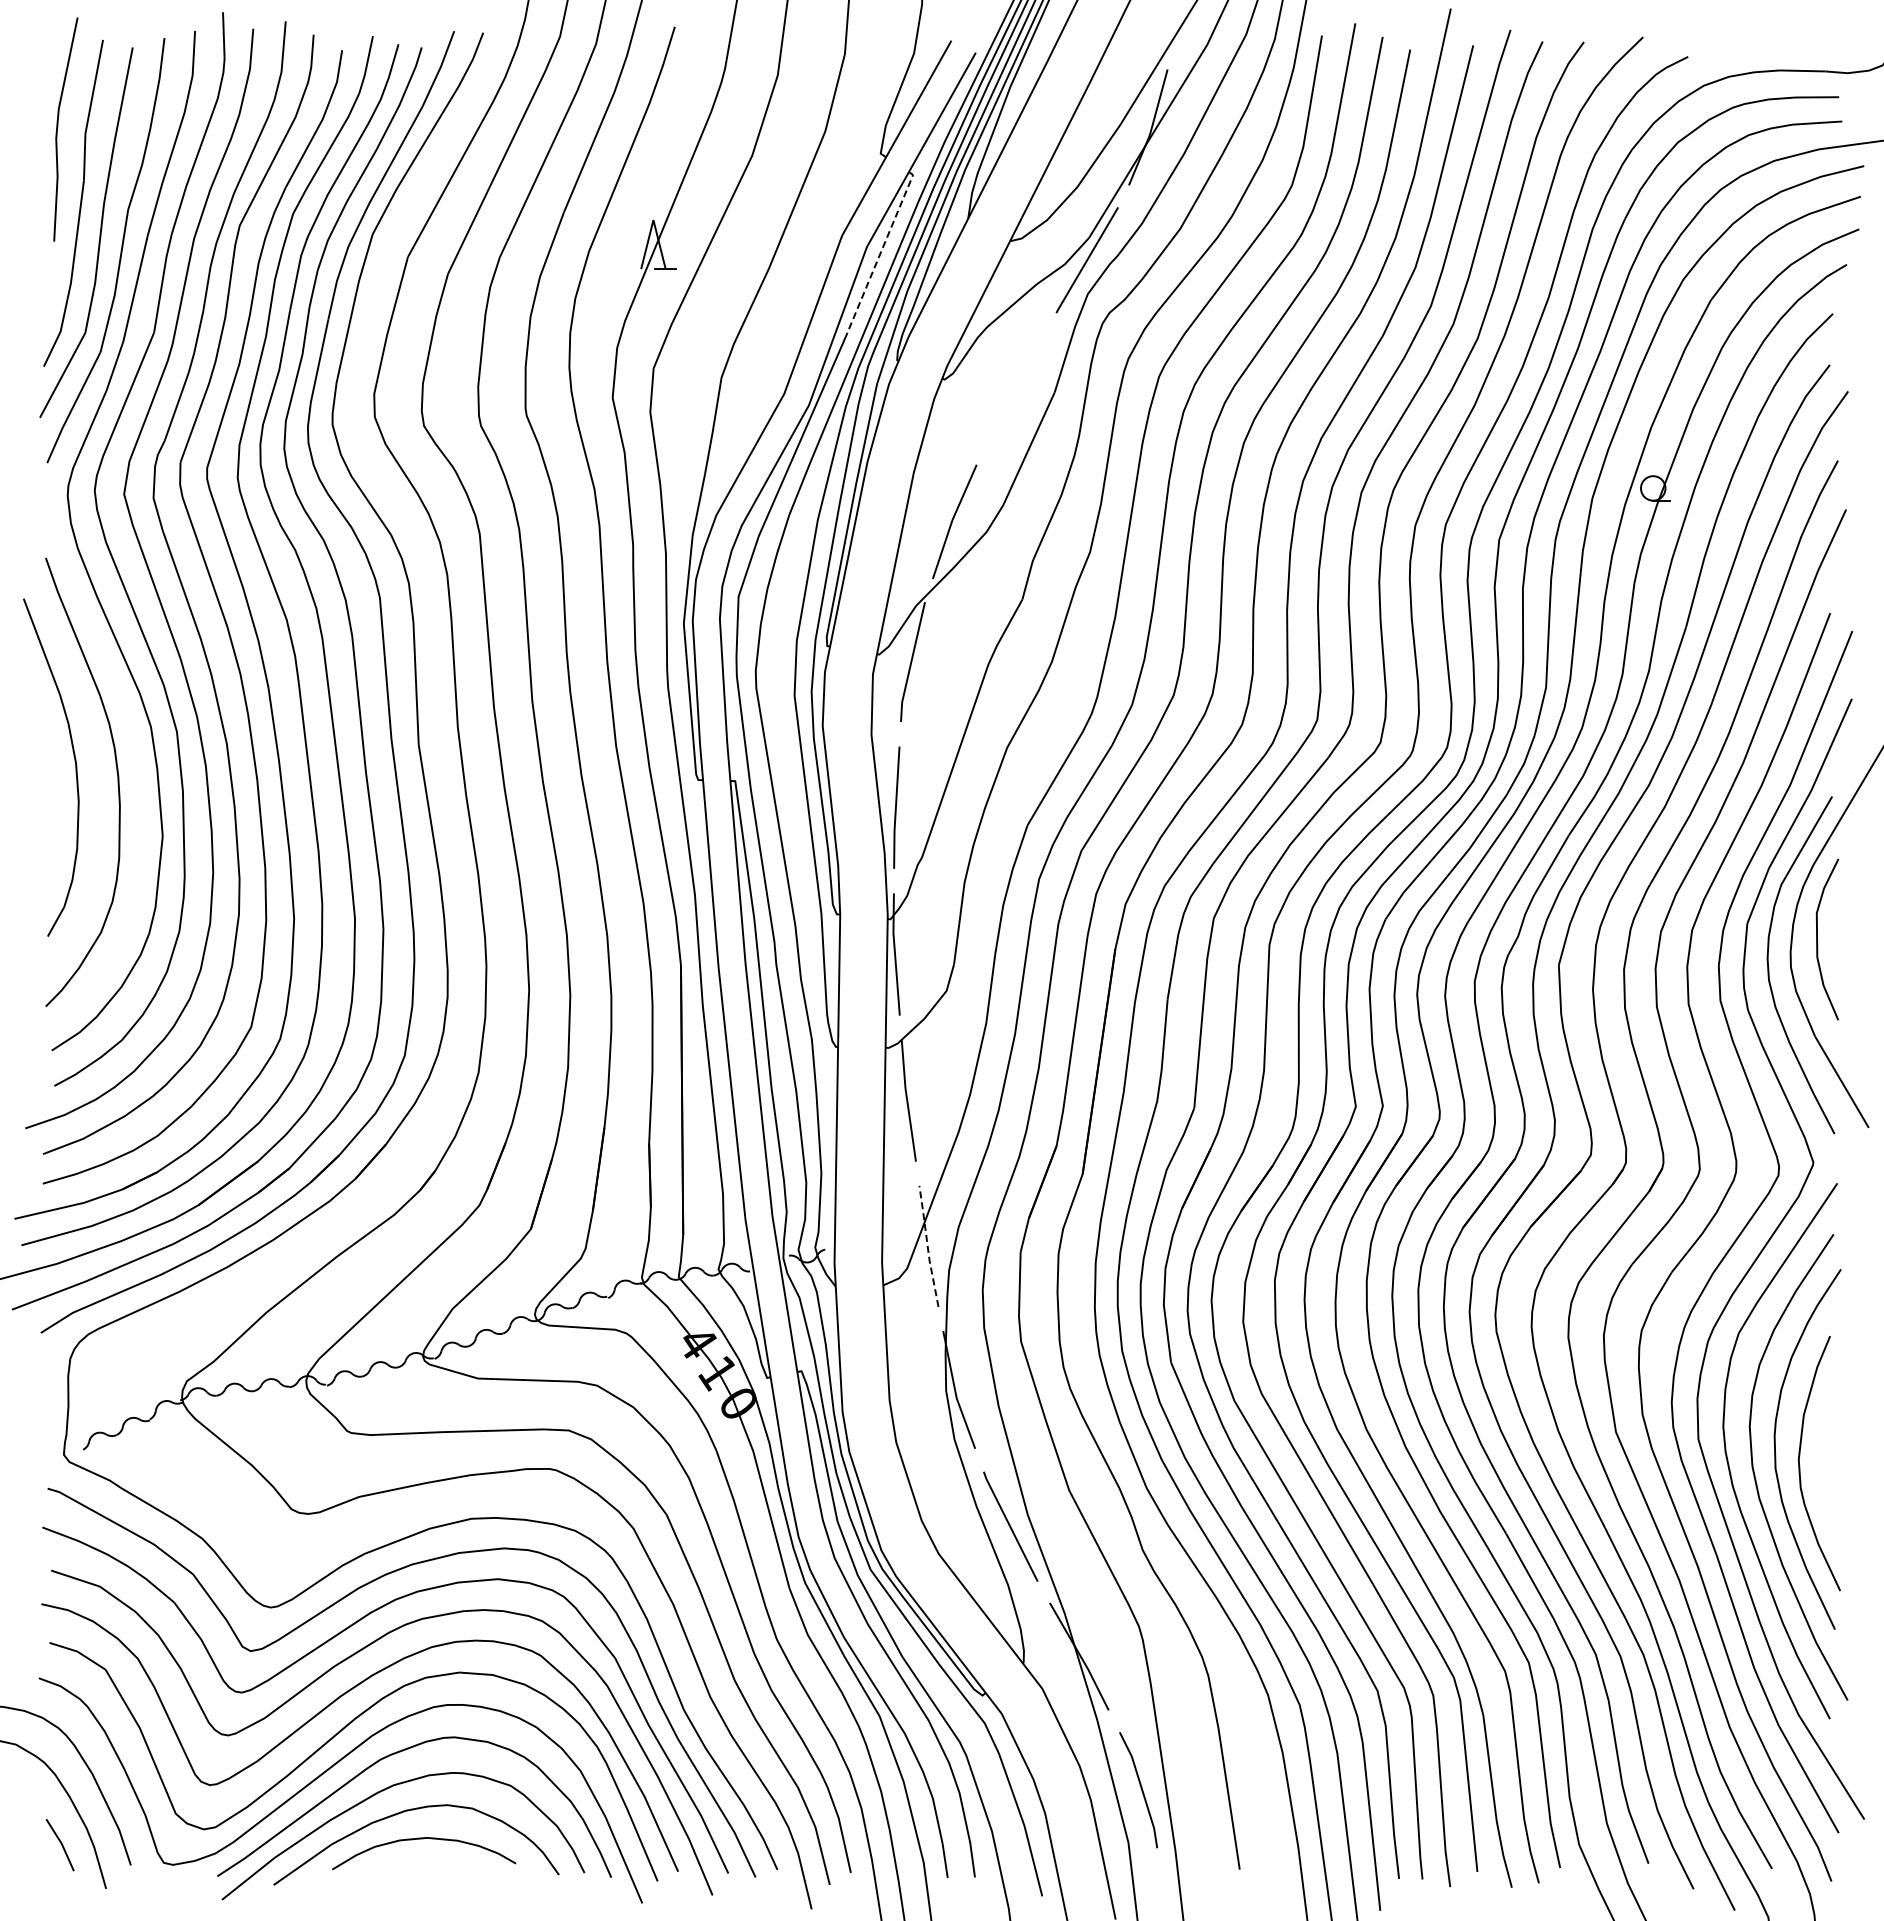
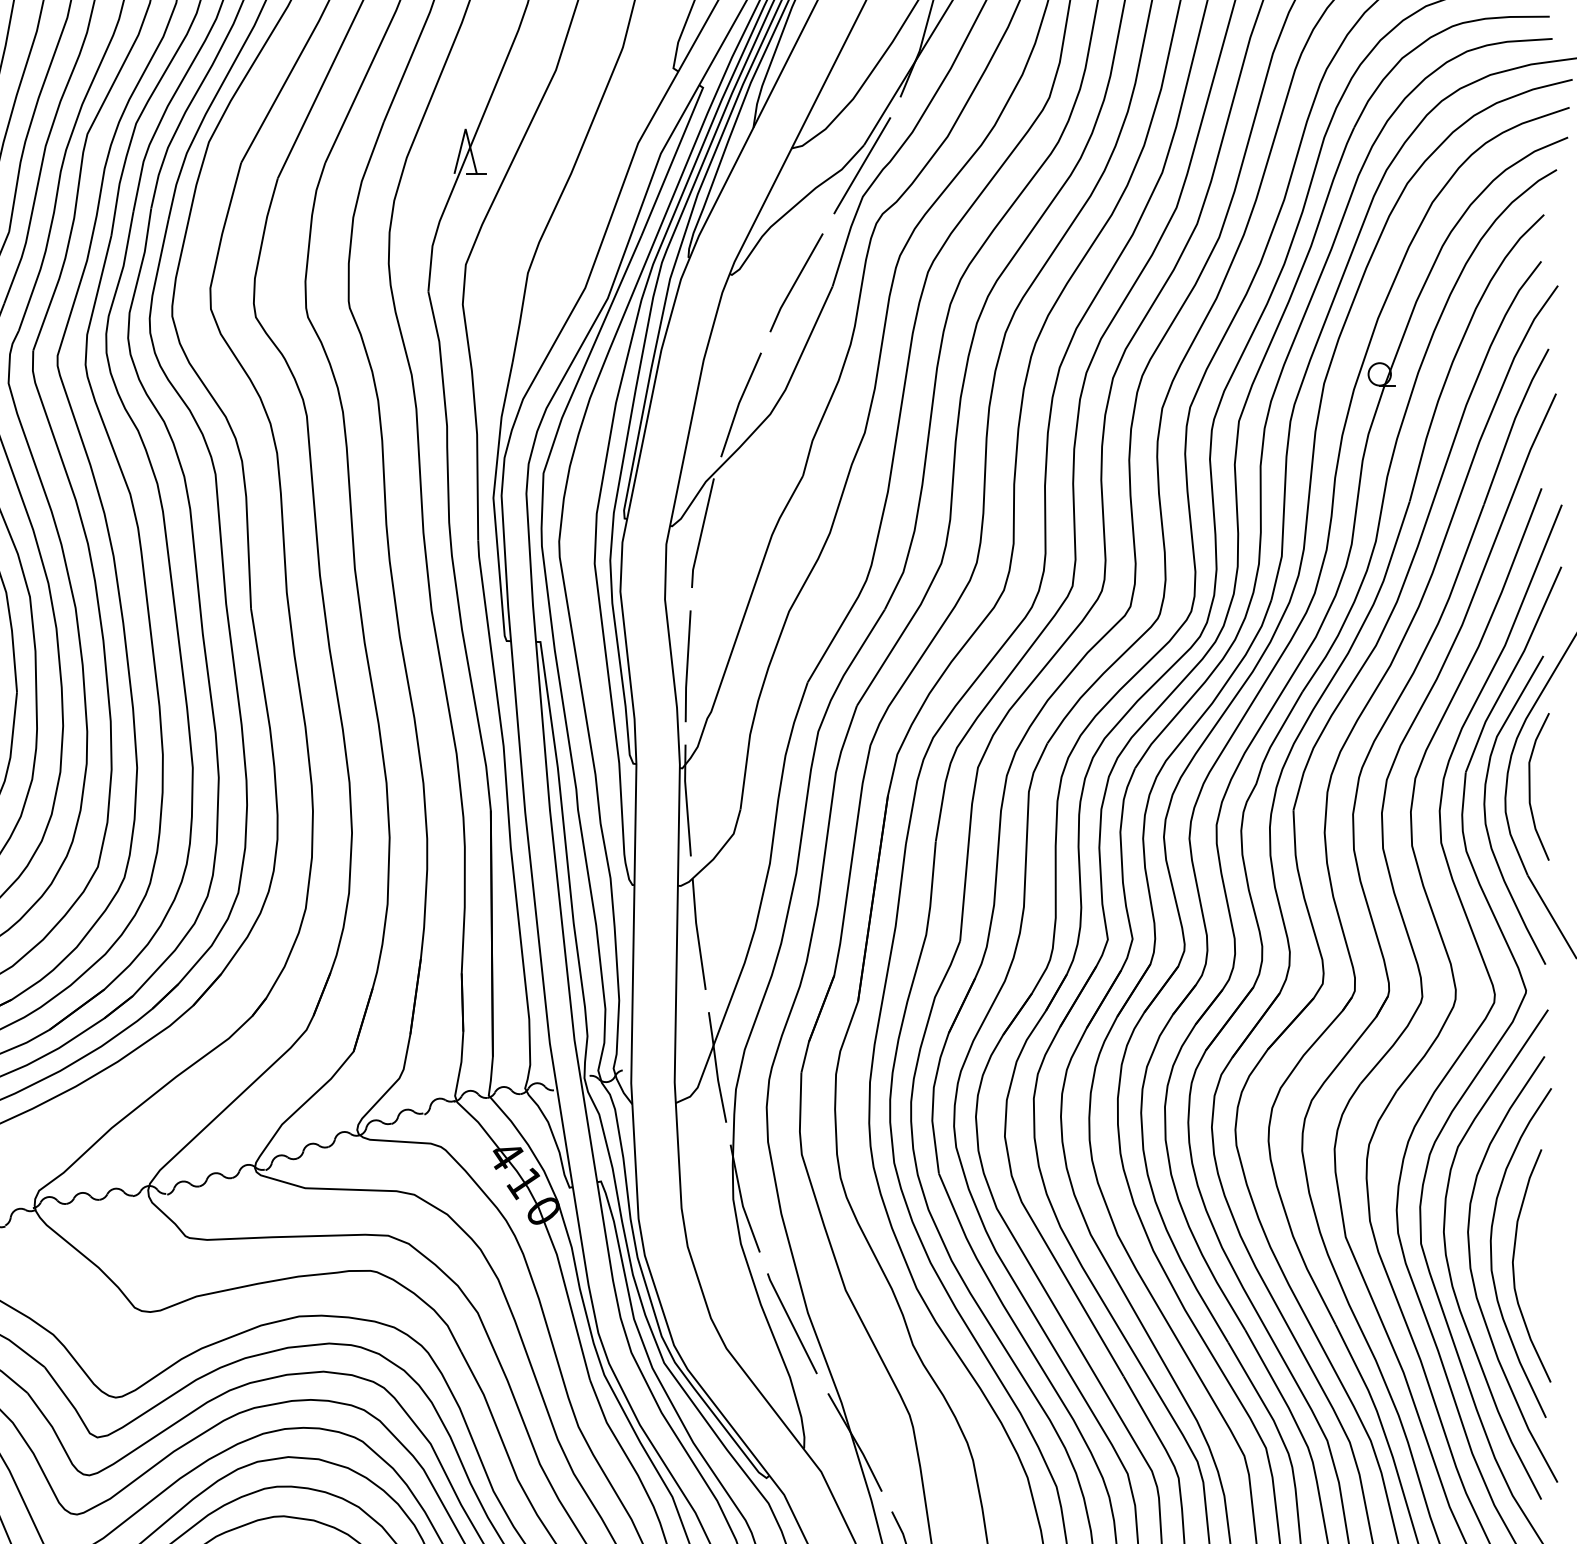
line: (880, 253) -> (673, 159), dashed -> solid
line: (1014, 388) -> (795, 283), added
line: (927, 1246) -> (716, 1067), dashed -> solid

